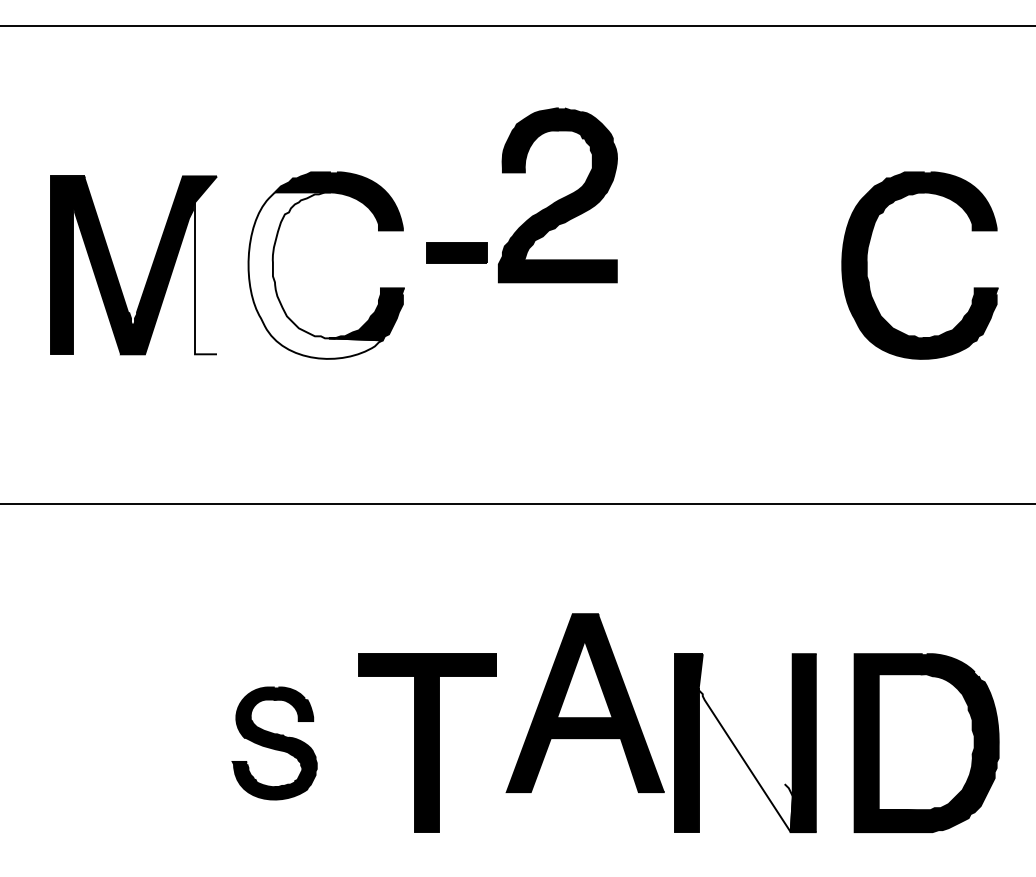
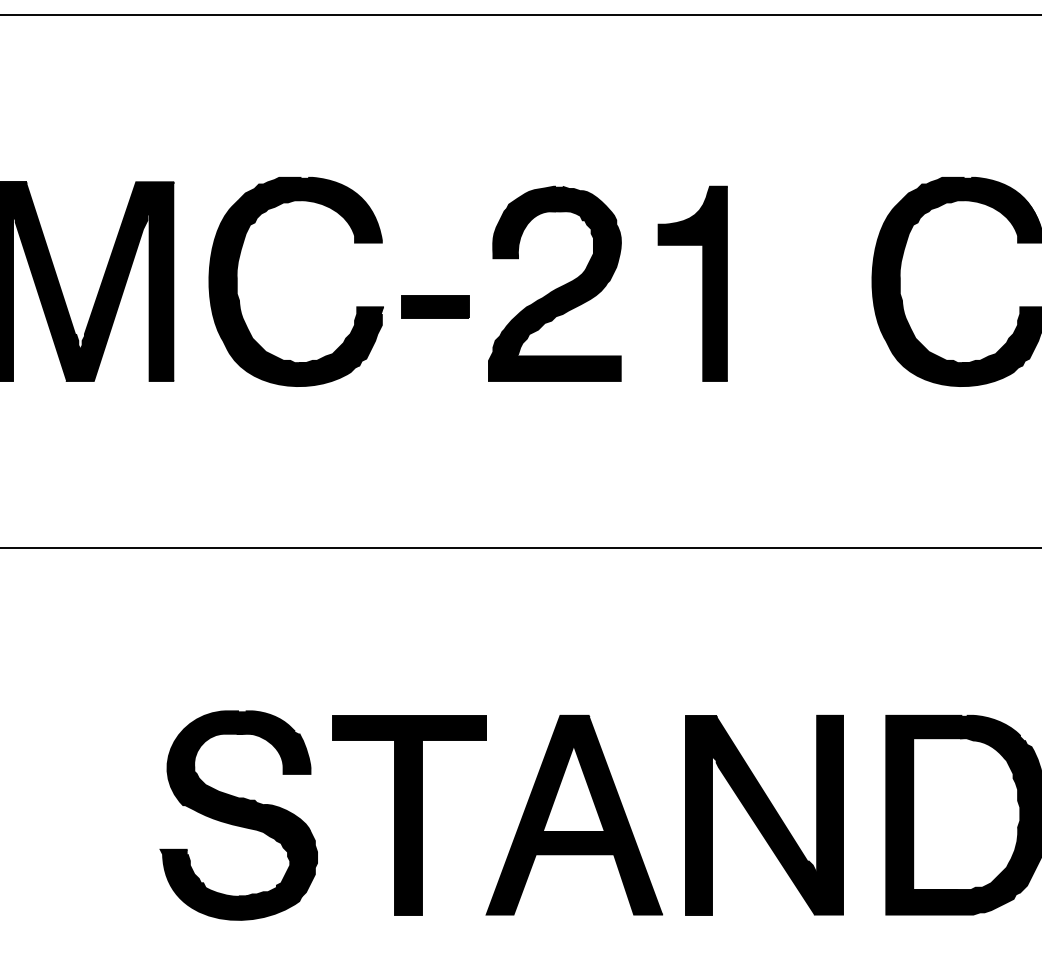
part: (557, 195) -> (554, 284), moved
part: (456, 252) -> (434, 306), moved
fill: (205, 265) -> (161, 281), added
part: (689, 267) -> (701, 284), added
fill: (315, 275) -> (284, 292), added
part: (584, 702) -> (573, 814), moved
part: (274, 743) -> (238, 815), size x1.67
fill: (745, 743) -> (764, 815), added

